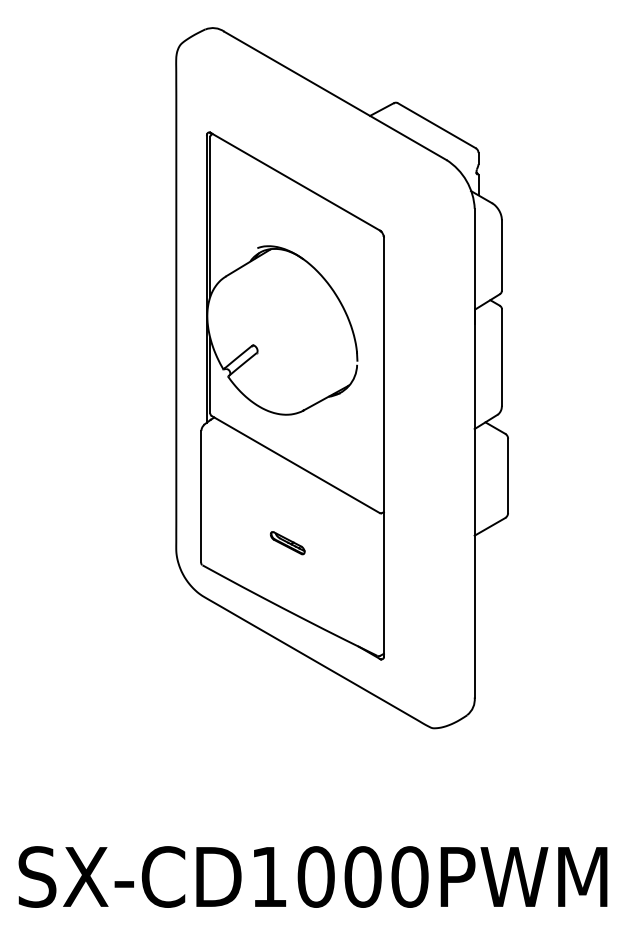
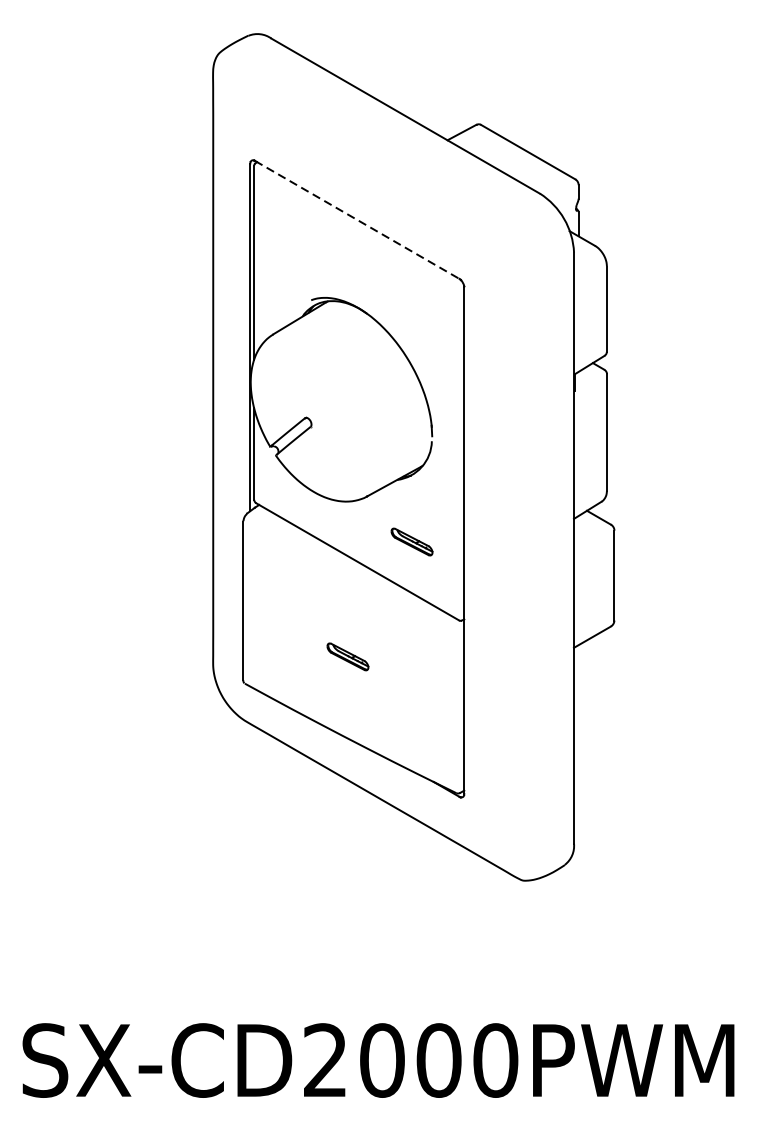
line: (295, 181) -> (357, 219), solid -> dashed
part: (340, 448) -> (411, 542), added
text: (268, 876) -> (324, 1059), SX-CD1000PWM -> SX-CD2000PWM

